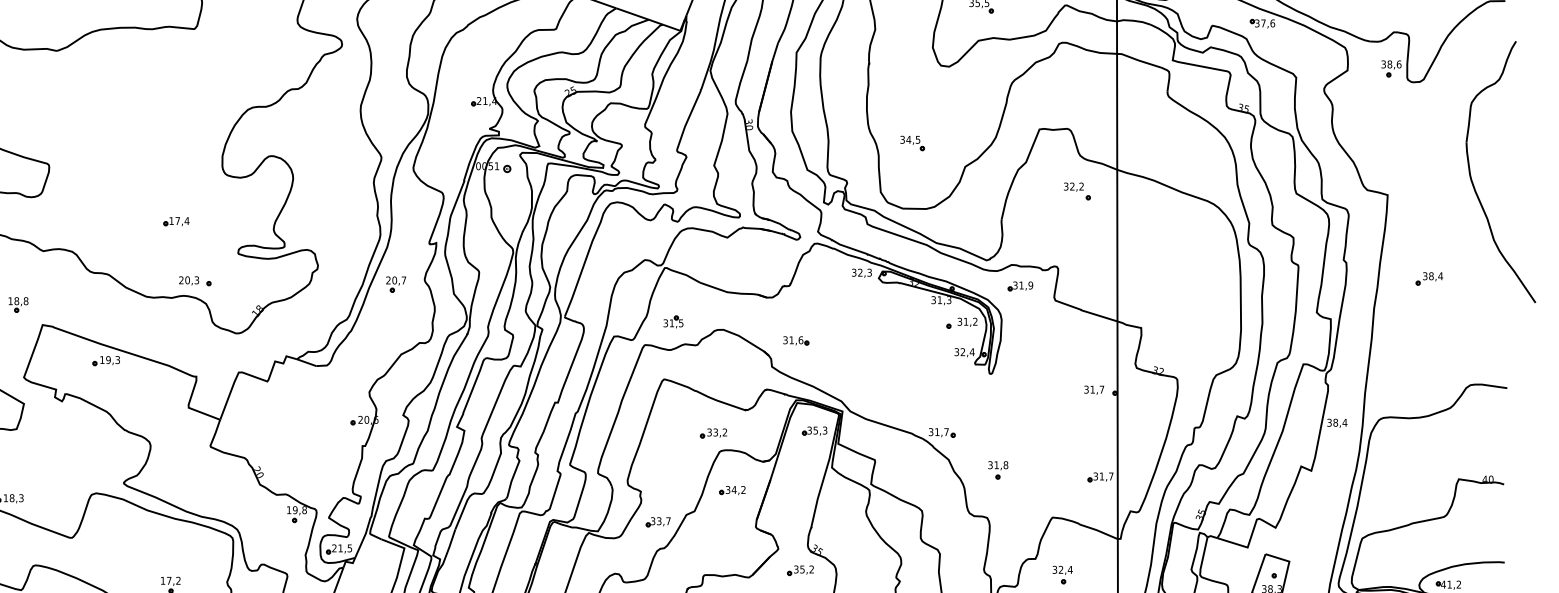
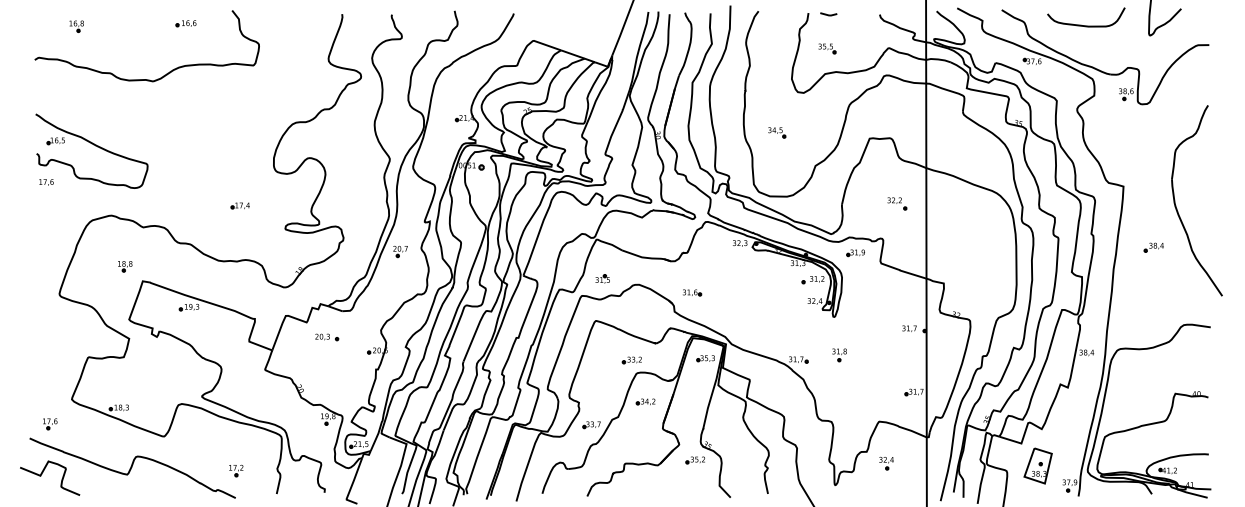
part: (913, 142) -> (777, 132), moved
part: (1472, 178) -> (1176, 205), moved
part: (1077, 190) -> (897, 203), moved
part: (195, 281) -> (327, 337), moved
part: (998, 470) -> (839, 355), moved

